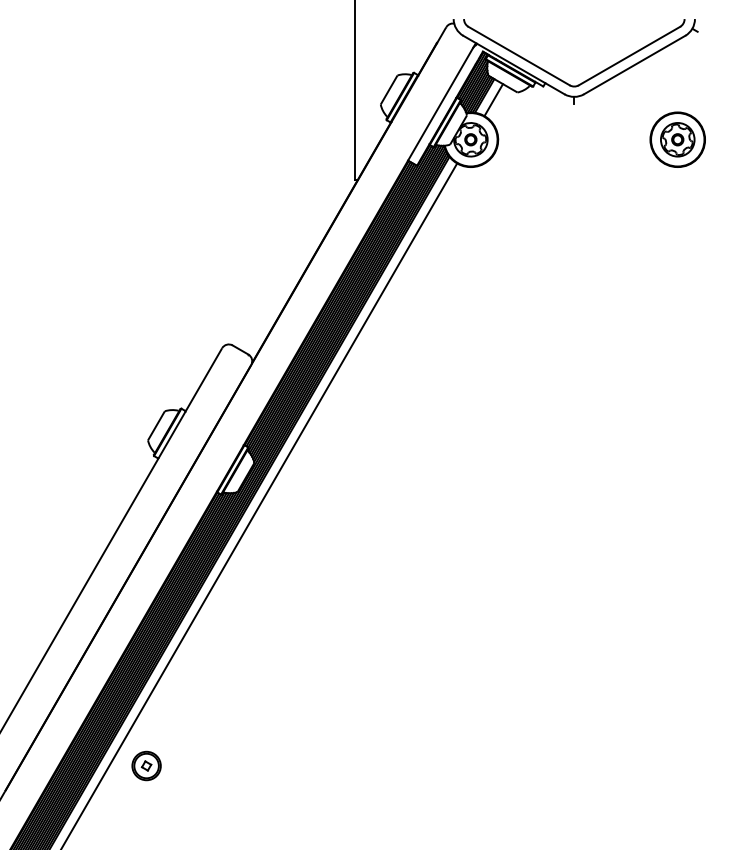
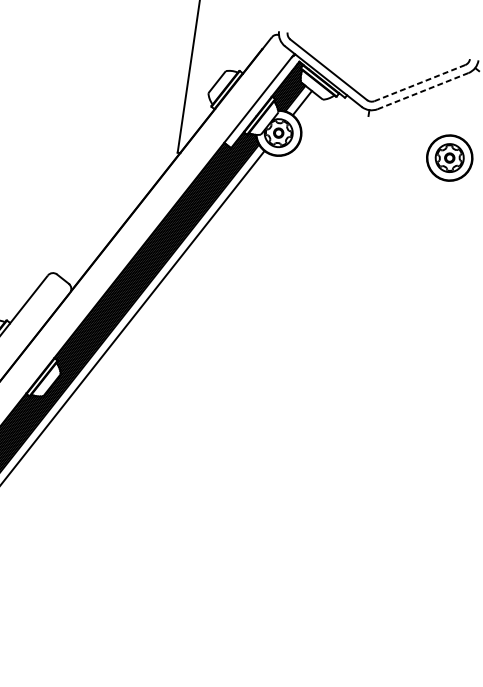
line: (629, 56) -> (419, 83), solid -> dashed
line: (634, 65) -> (422, 91), solid -> dashed

